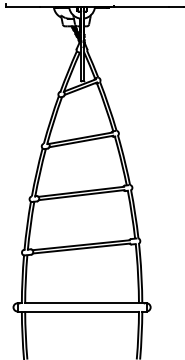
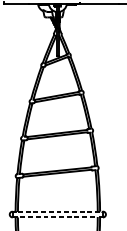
line: (85, 303) -> (60, 211), solid -> dashed
line: (78, 311) -> (55, 217), solid -> dashed

